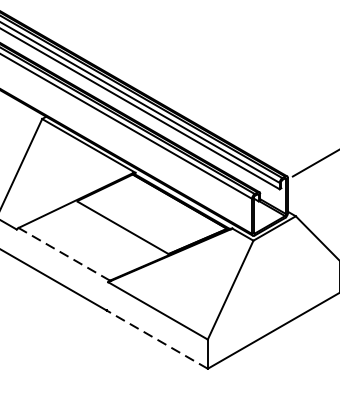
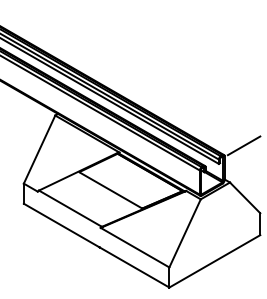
line: (64, 253) -> (70, 208), dashed -> solid
line: (157, 339) -> (134, 267), dashed -> solid

